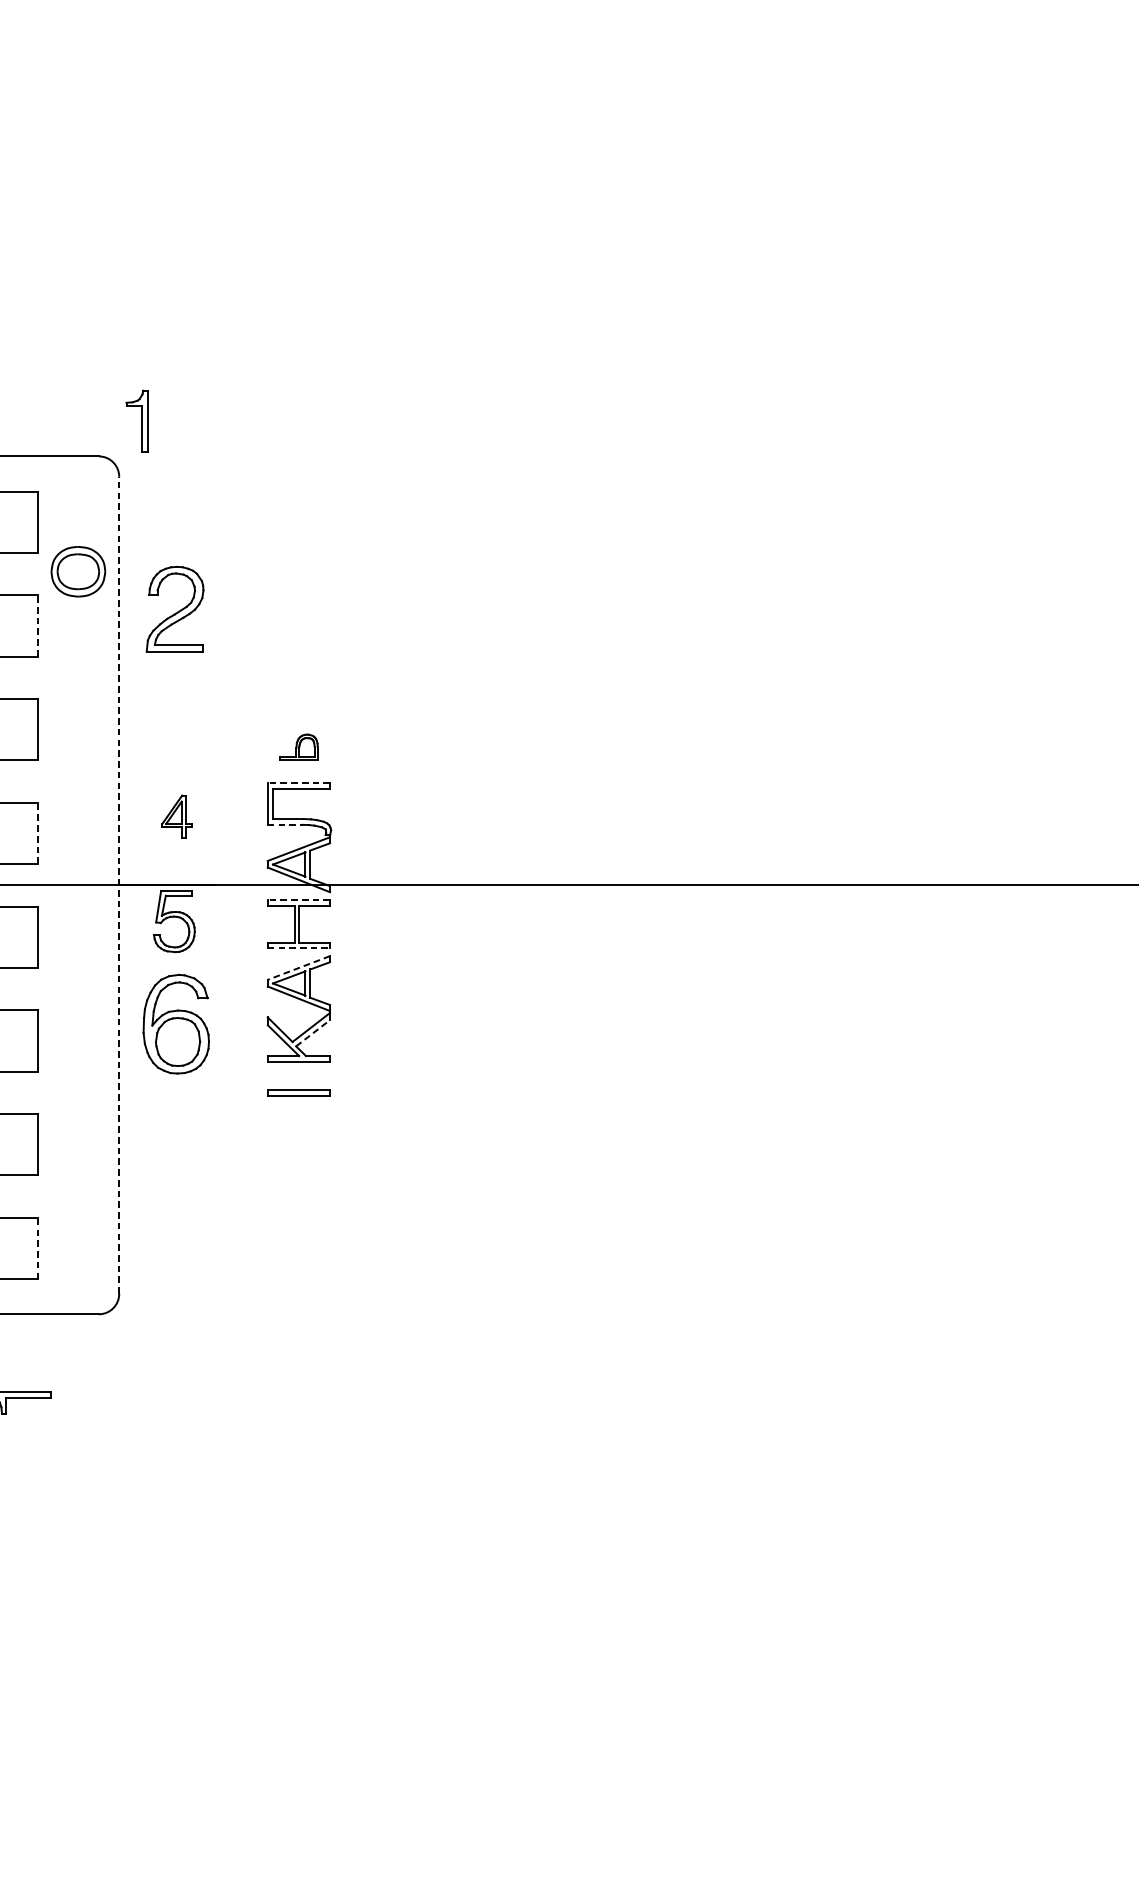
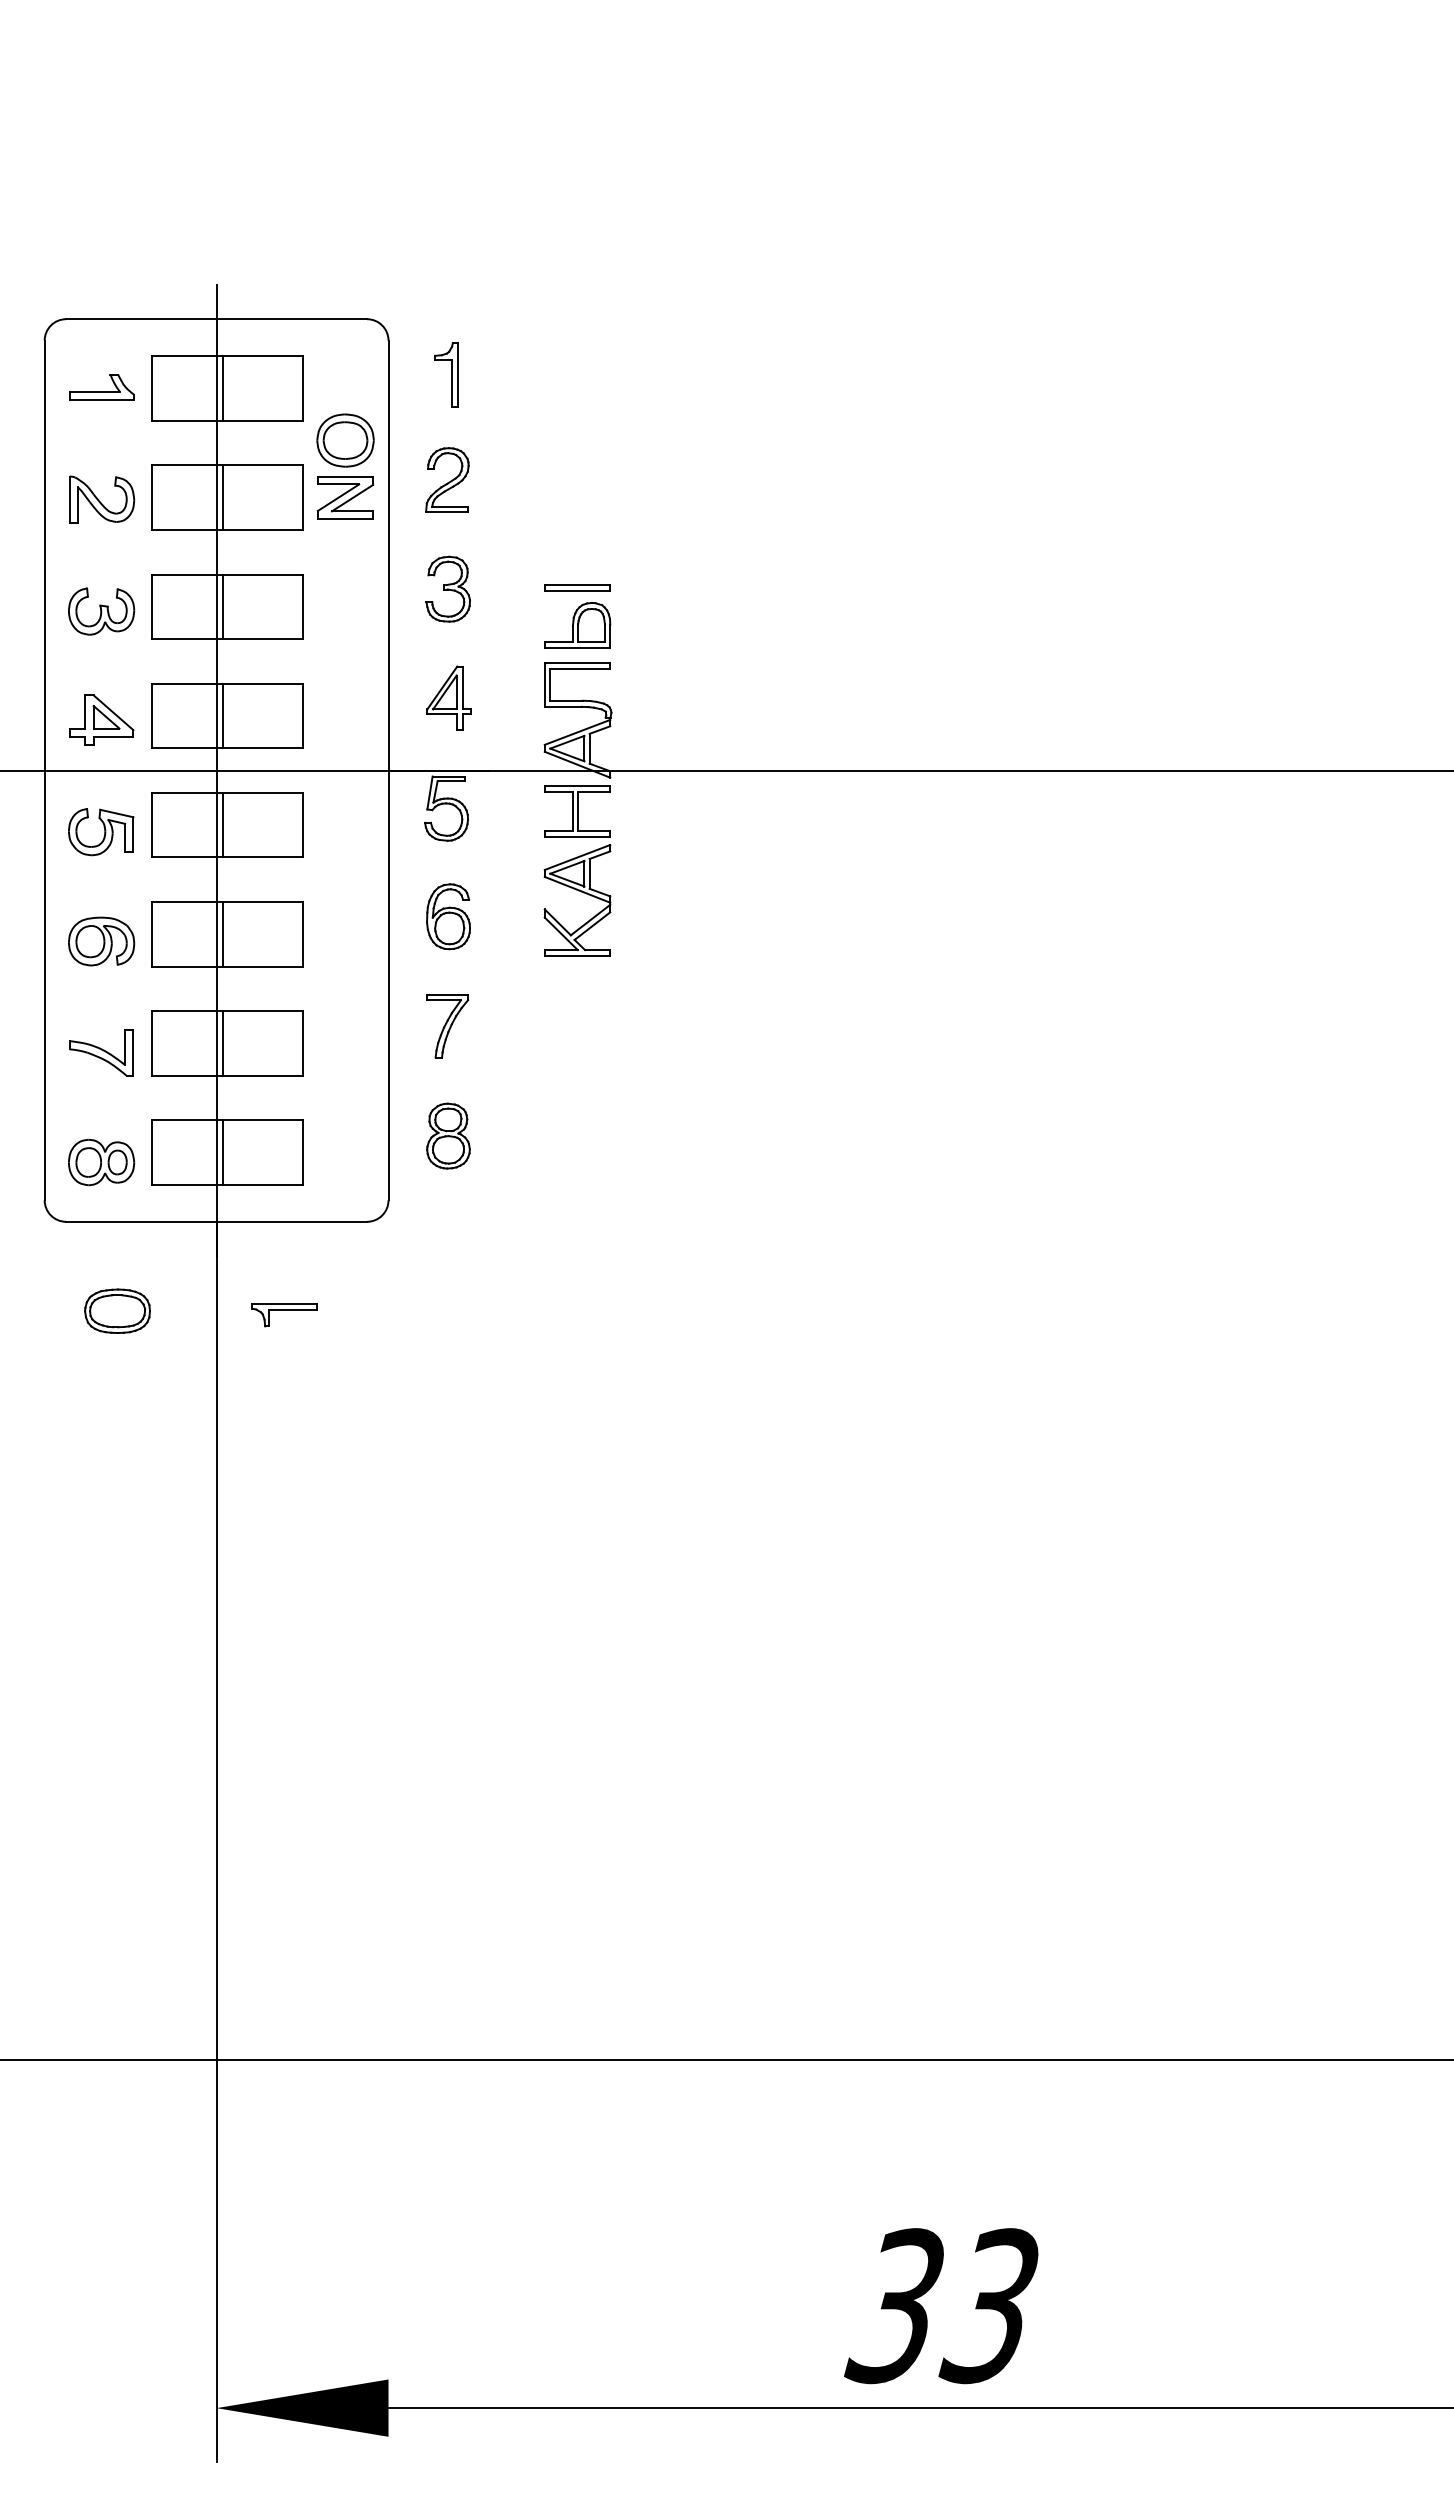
part: (137, 420) -> (446, 374), moved
part: (175, 608) -> (447, 479), size x0.71
line: (37, 625) -> (302, 497), dashed -> solid
part: (78, 625) -> (345, 497), added
part: (175, 712) -> (447, 588), added
part: (298, 747) -> (577, 625), size x1.67
line: (298, 783) -> (577, 663), dashed -> solid
part: (176, 815) -> (448, 697), size x1.43
line: (285, 824) -> (563, 706), dashed -> solid
line: (37, 833) -> (302, 715), dashed -> solid
line: (119, 885) -> (388, 770), dashed -> solid
line: (298, 899) -> (577, 785), dashed -> solid
line: (298, 948) -> (577, 836), dashed -> solid
line: (298, 968) -> (577, 857), dashed -> solid
part: (176, 1024) -> (448, 916), size x0.62
line: (313, 1033) -> (592, 926), dashed -> solid
part: (298, 1092) -> (577, 587), moved
part: (175, 1128) -> (447, 1026), added
part: (176, 1232) -> (448, 1135), added
line: (37, 1248) -> (302, 1152), dashed -> solid

